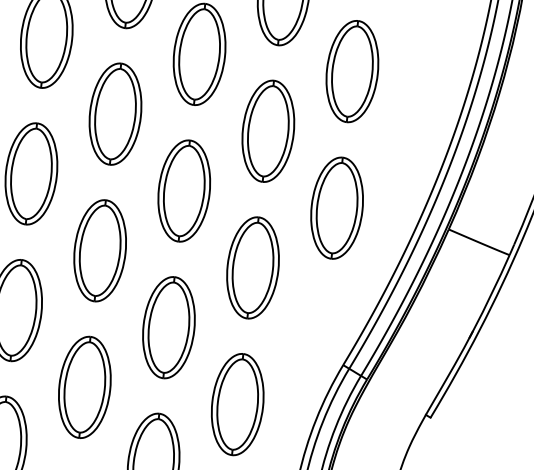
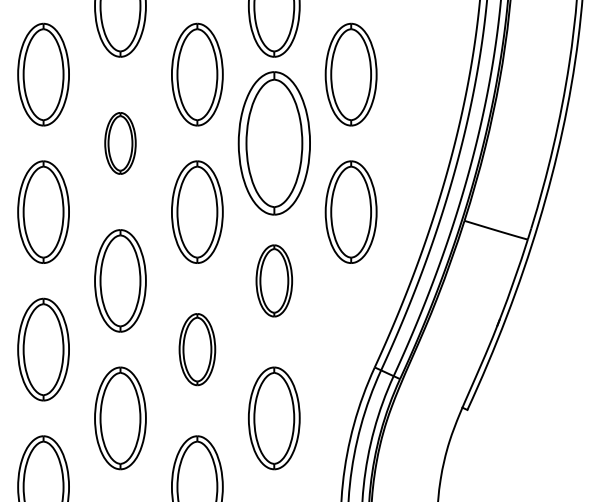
part: (115, 114) -> (120, 143), size x0.6
part: (267, 131) -> (273, 143), size x1.4
part: (253, 267) -> (274, 280), size x0.7
part: (169, 327) -> (197, 349), size x0.7

